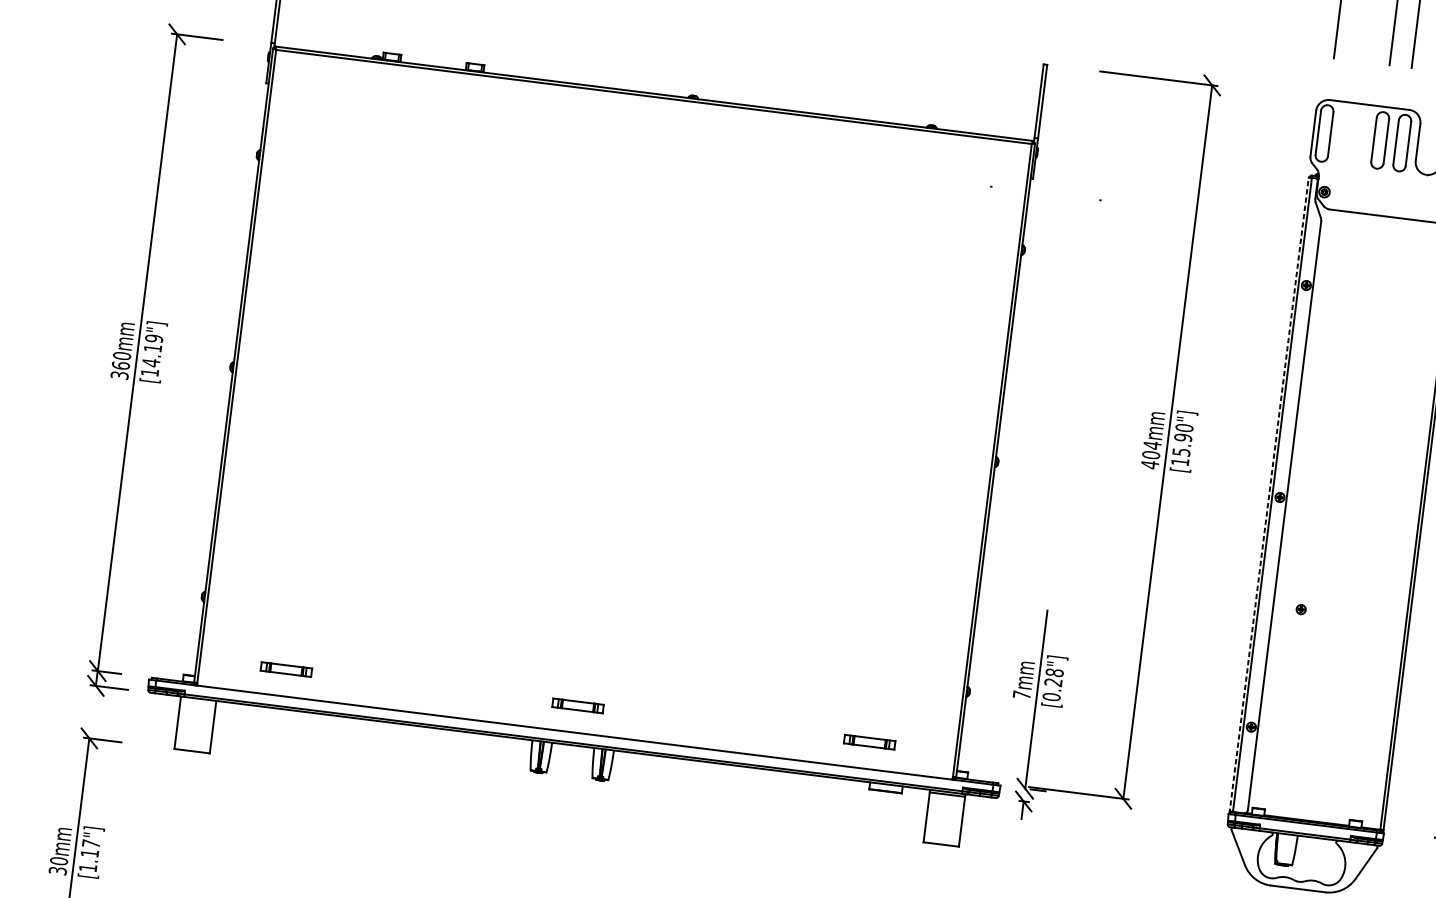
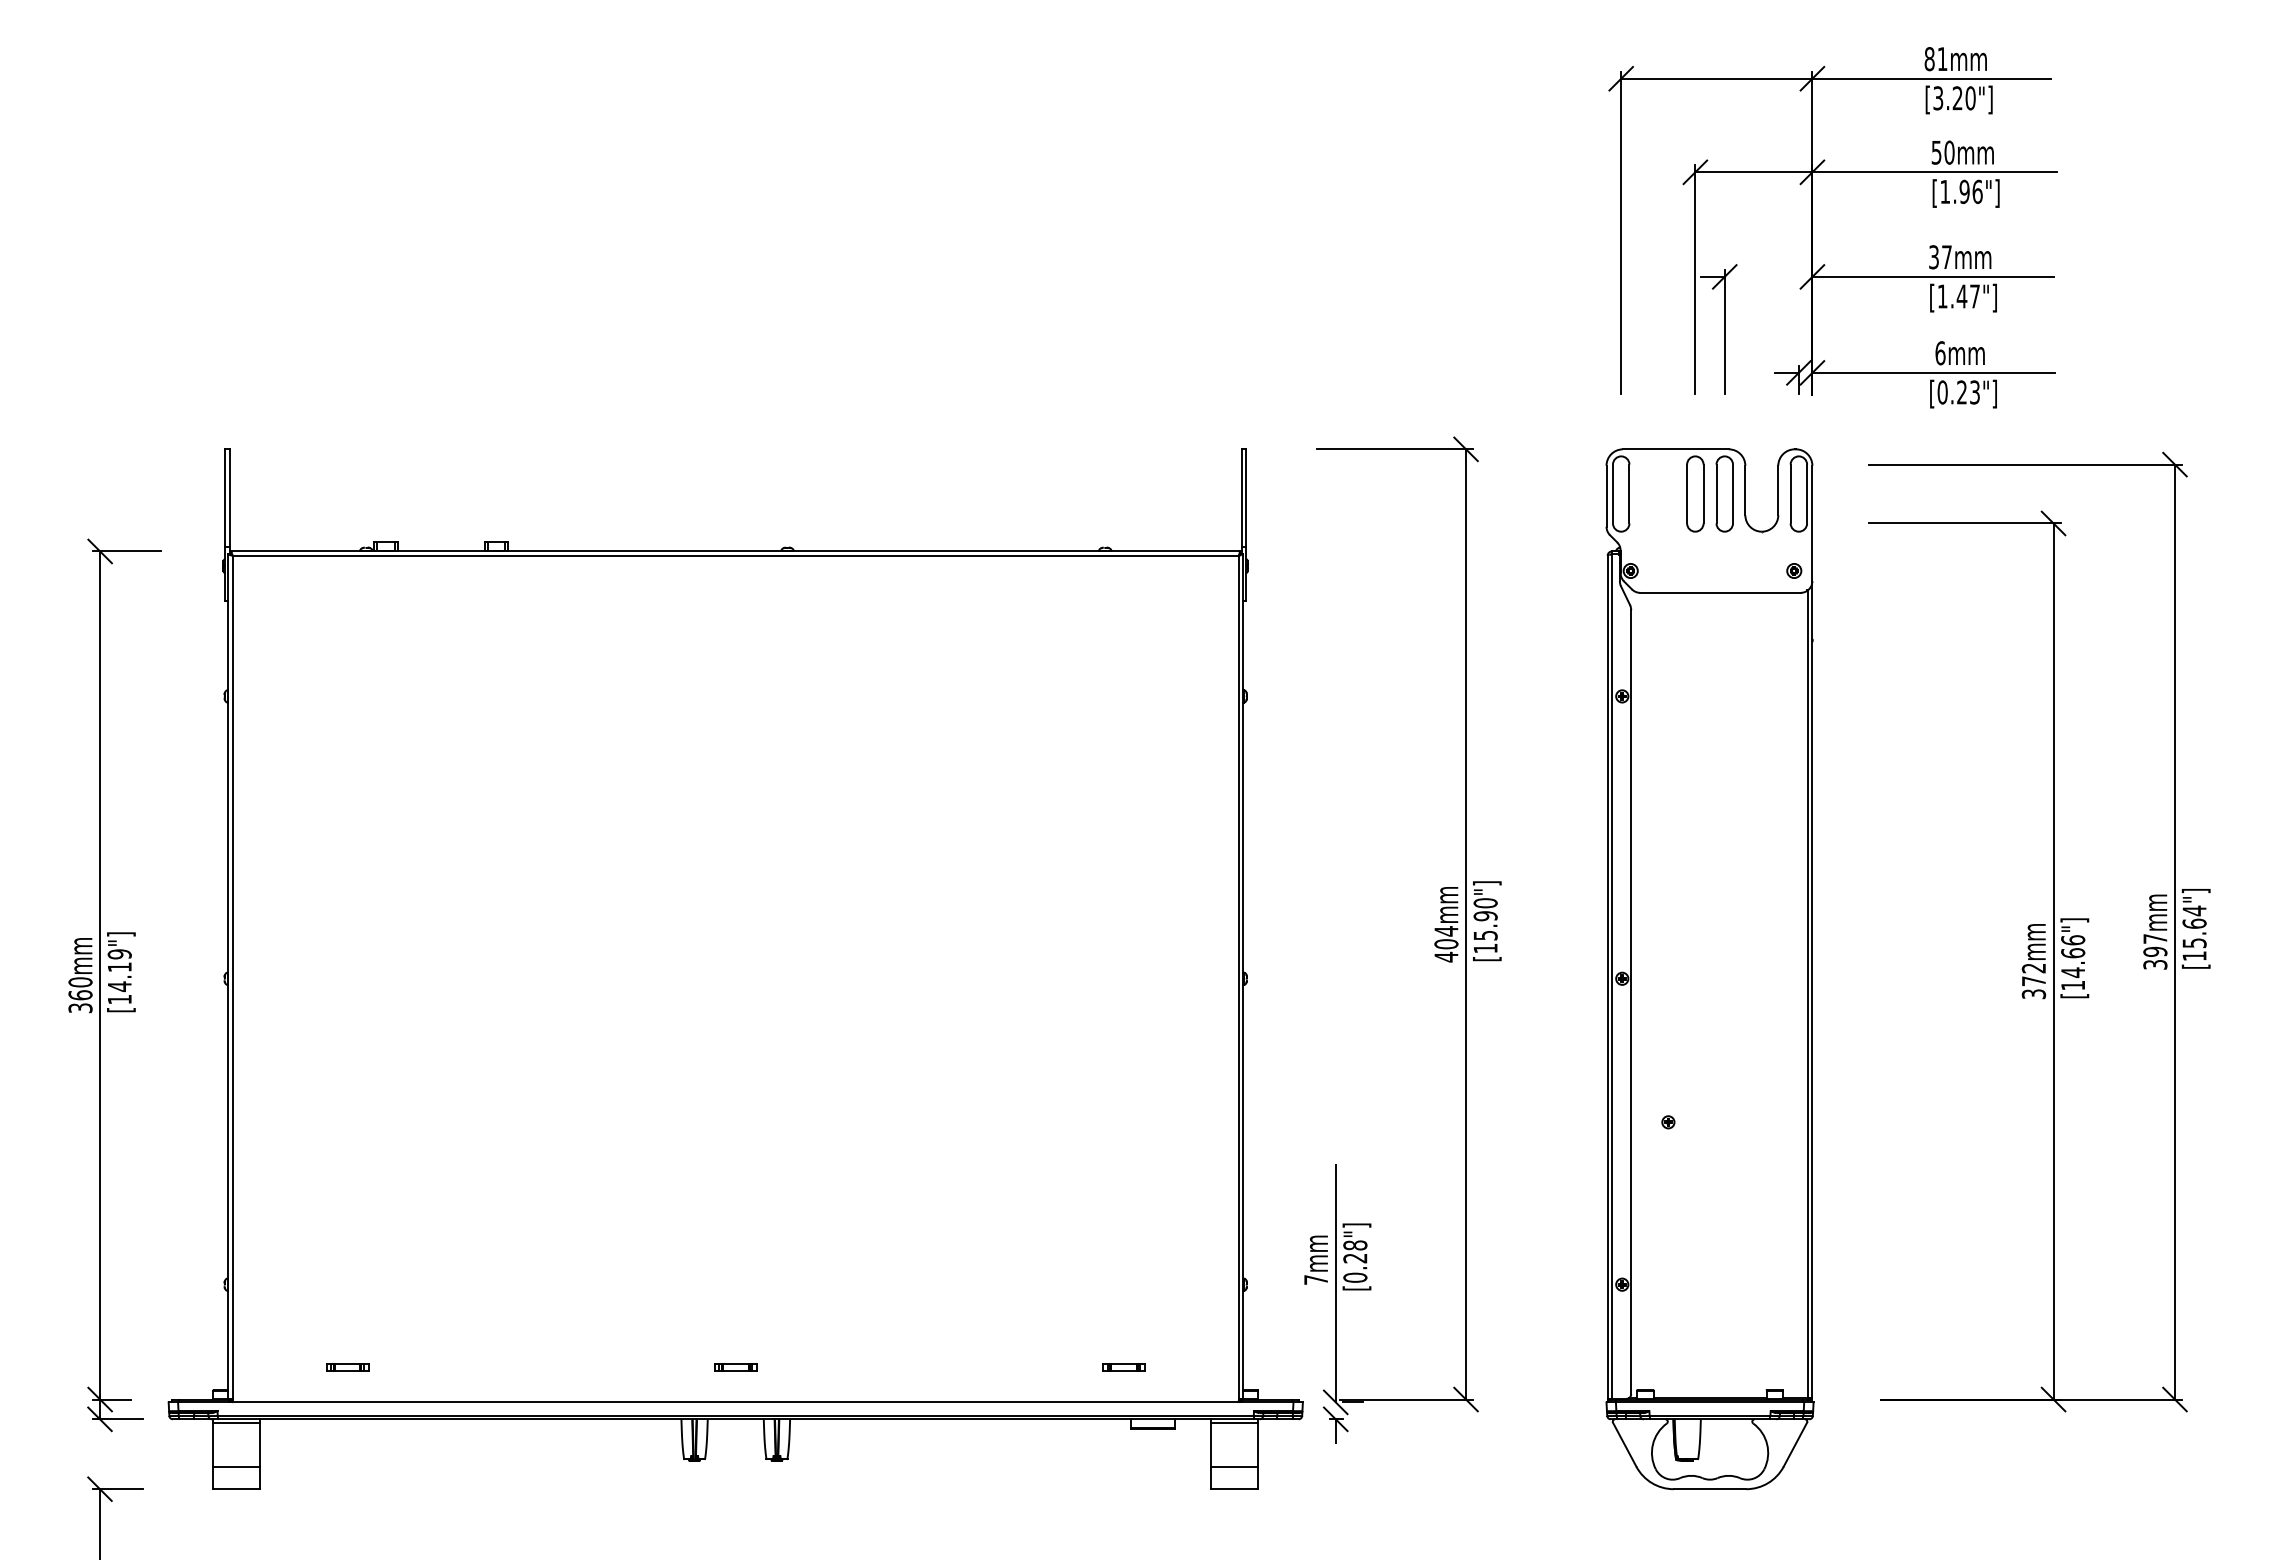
line: (1268, 495) -> (1607, 978), dashed -> solid
part: (286, 670) -> (347, 1367), size x0.62
line: (198, 701) -> (236, 1422), added
part: (577, 706) -> (735, 1367), size x0.62
line: (193, 734) -> (236, 1466), added
part: (869, 742) -> (1123, 1367), size x0.62
line: (943, 827) -> (1234, 1466), added

